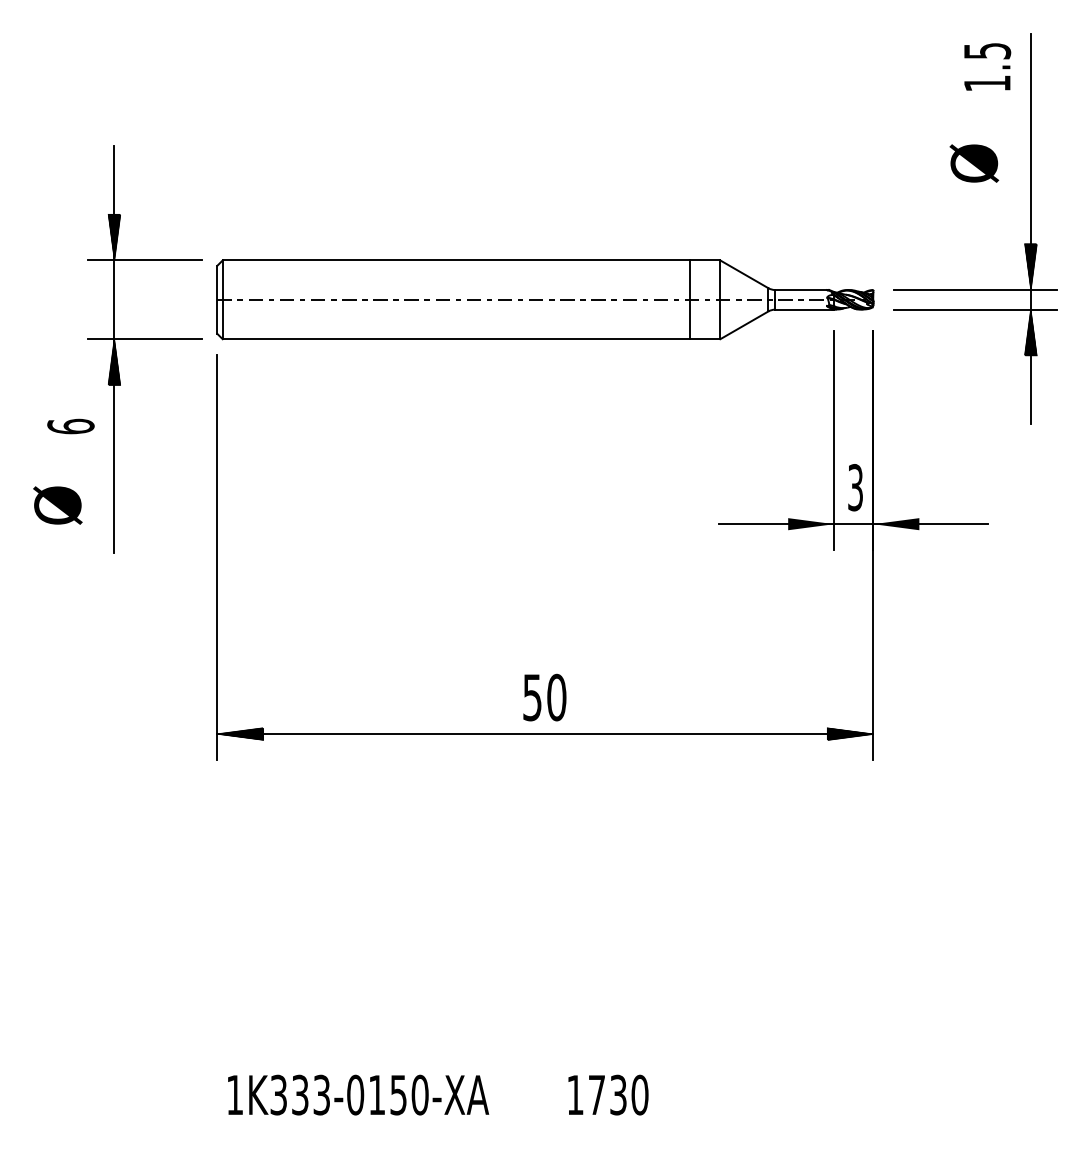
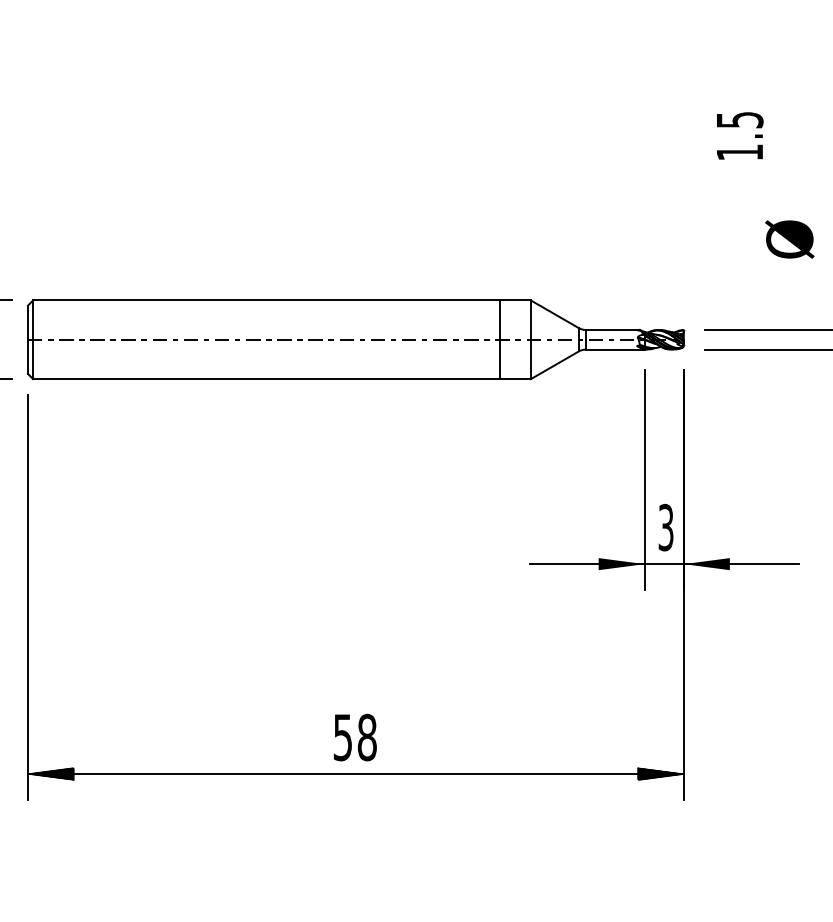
text: (987, 66) -> (740, 135), moved
text: (974, 163) -> (790, 239), moved
text: (556, 697) -> (367, 737), 50 -> 58

